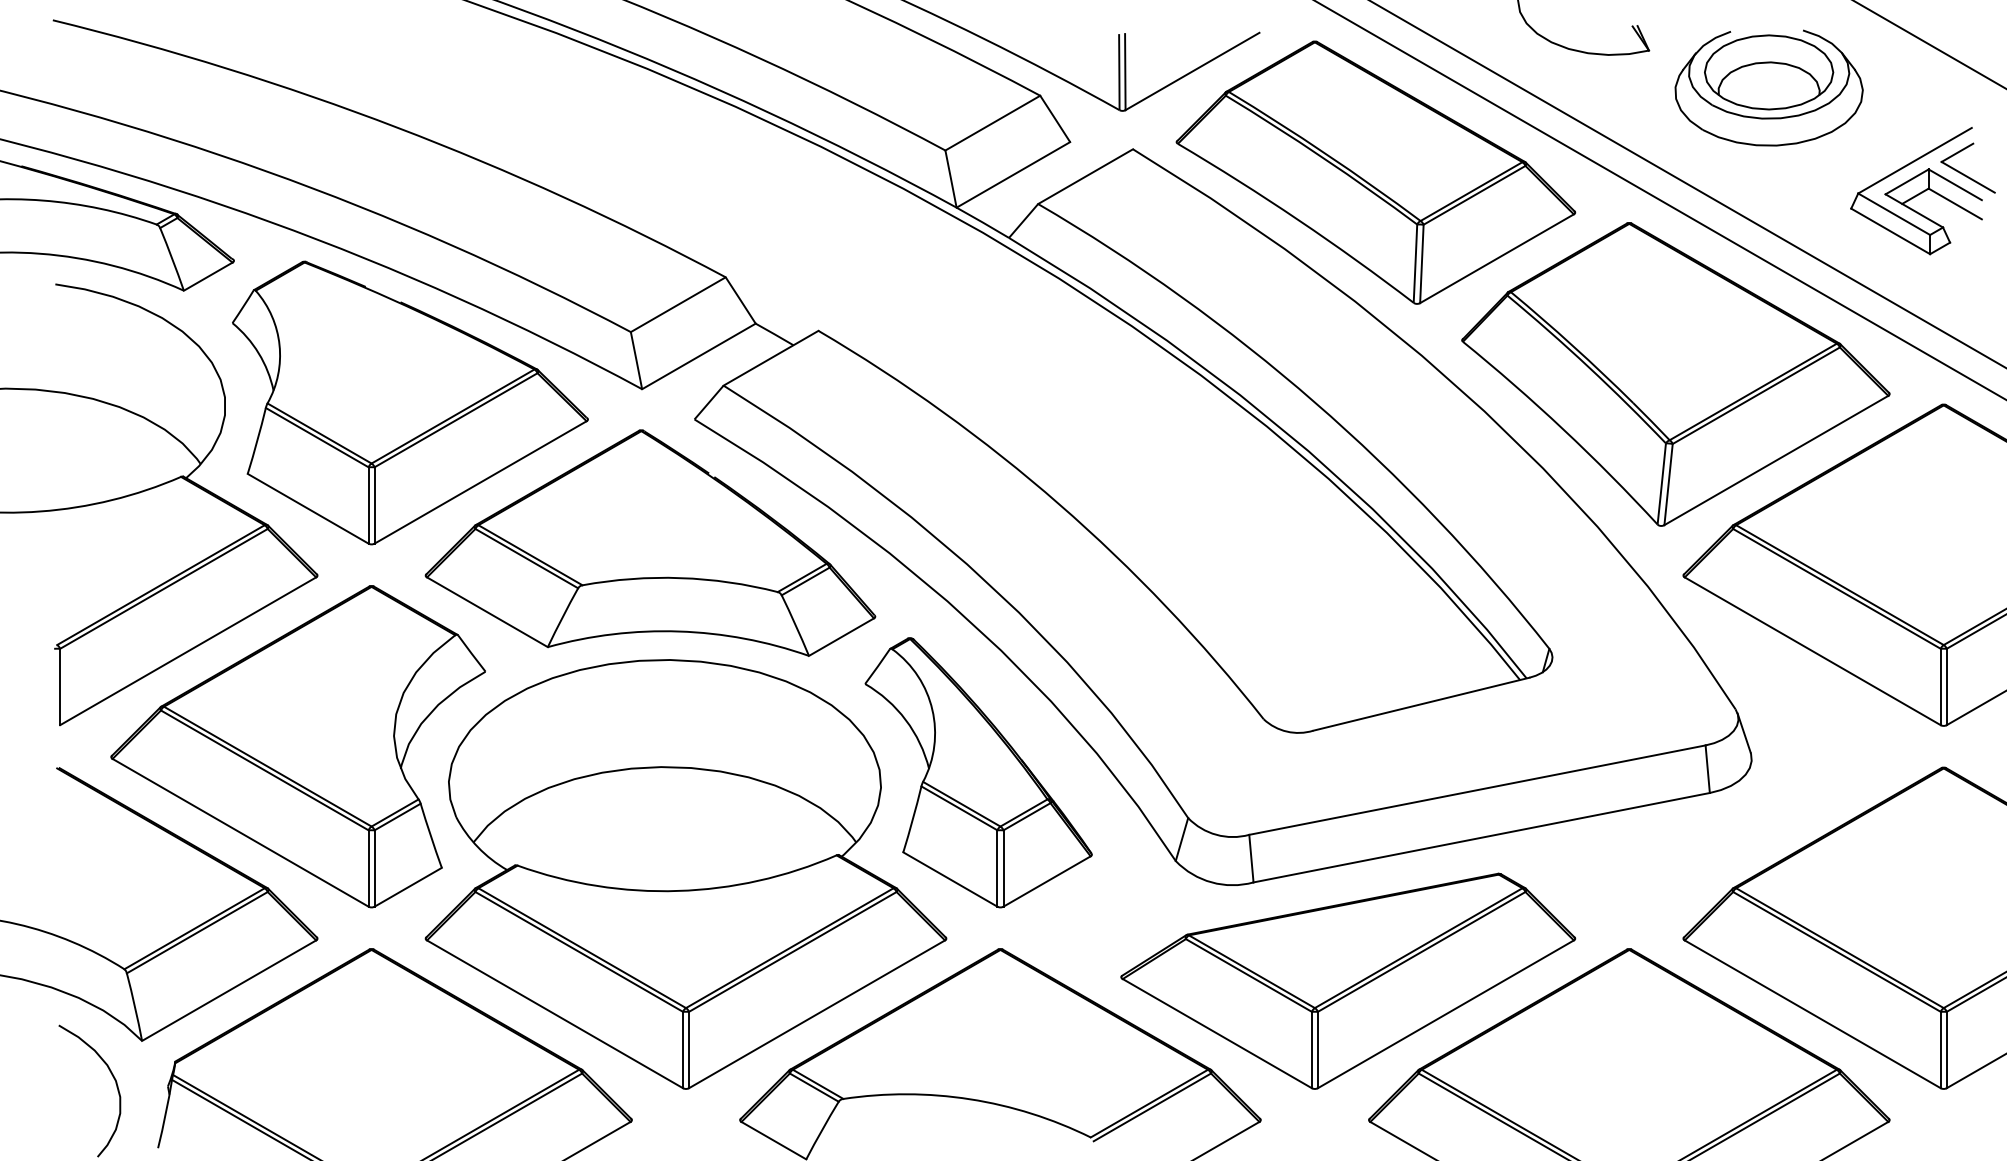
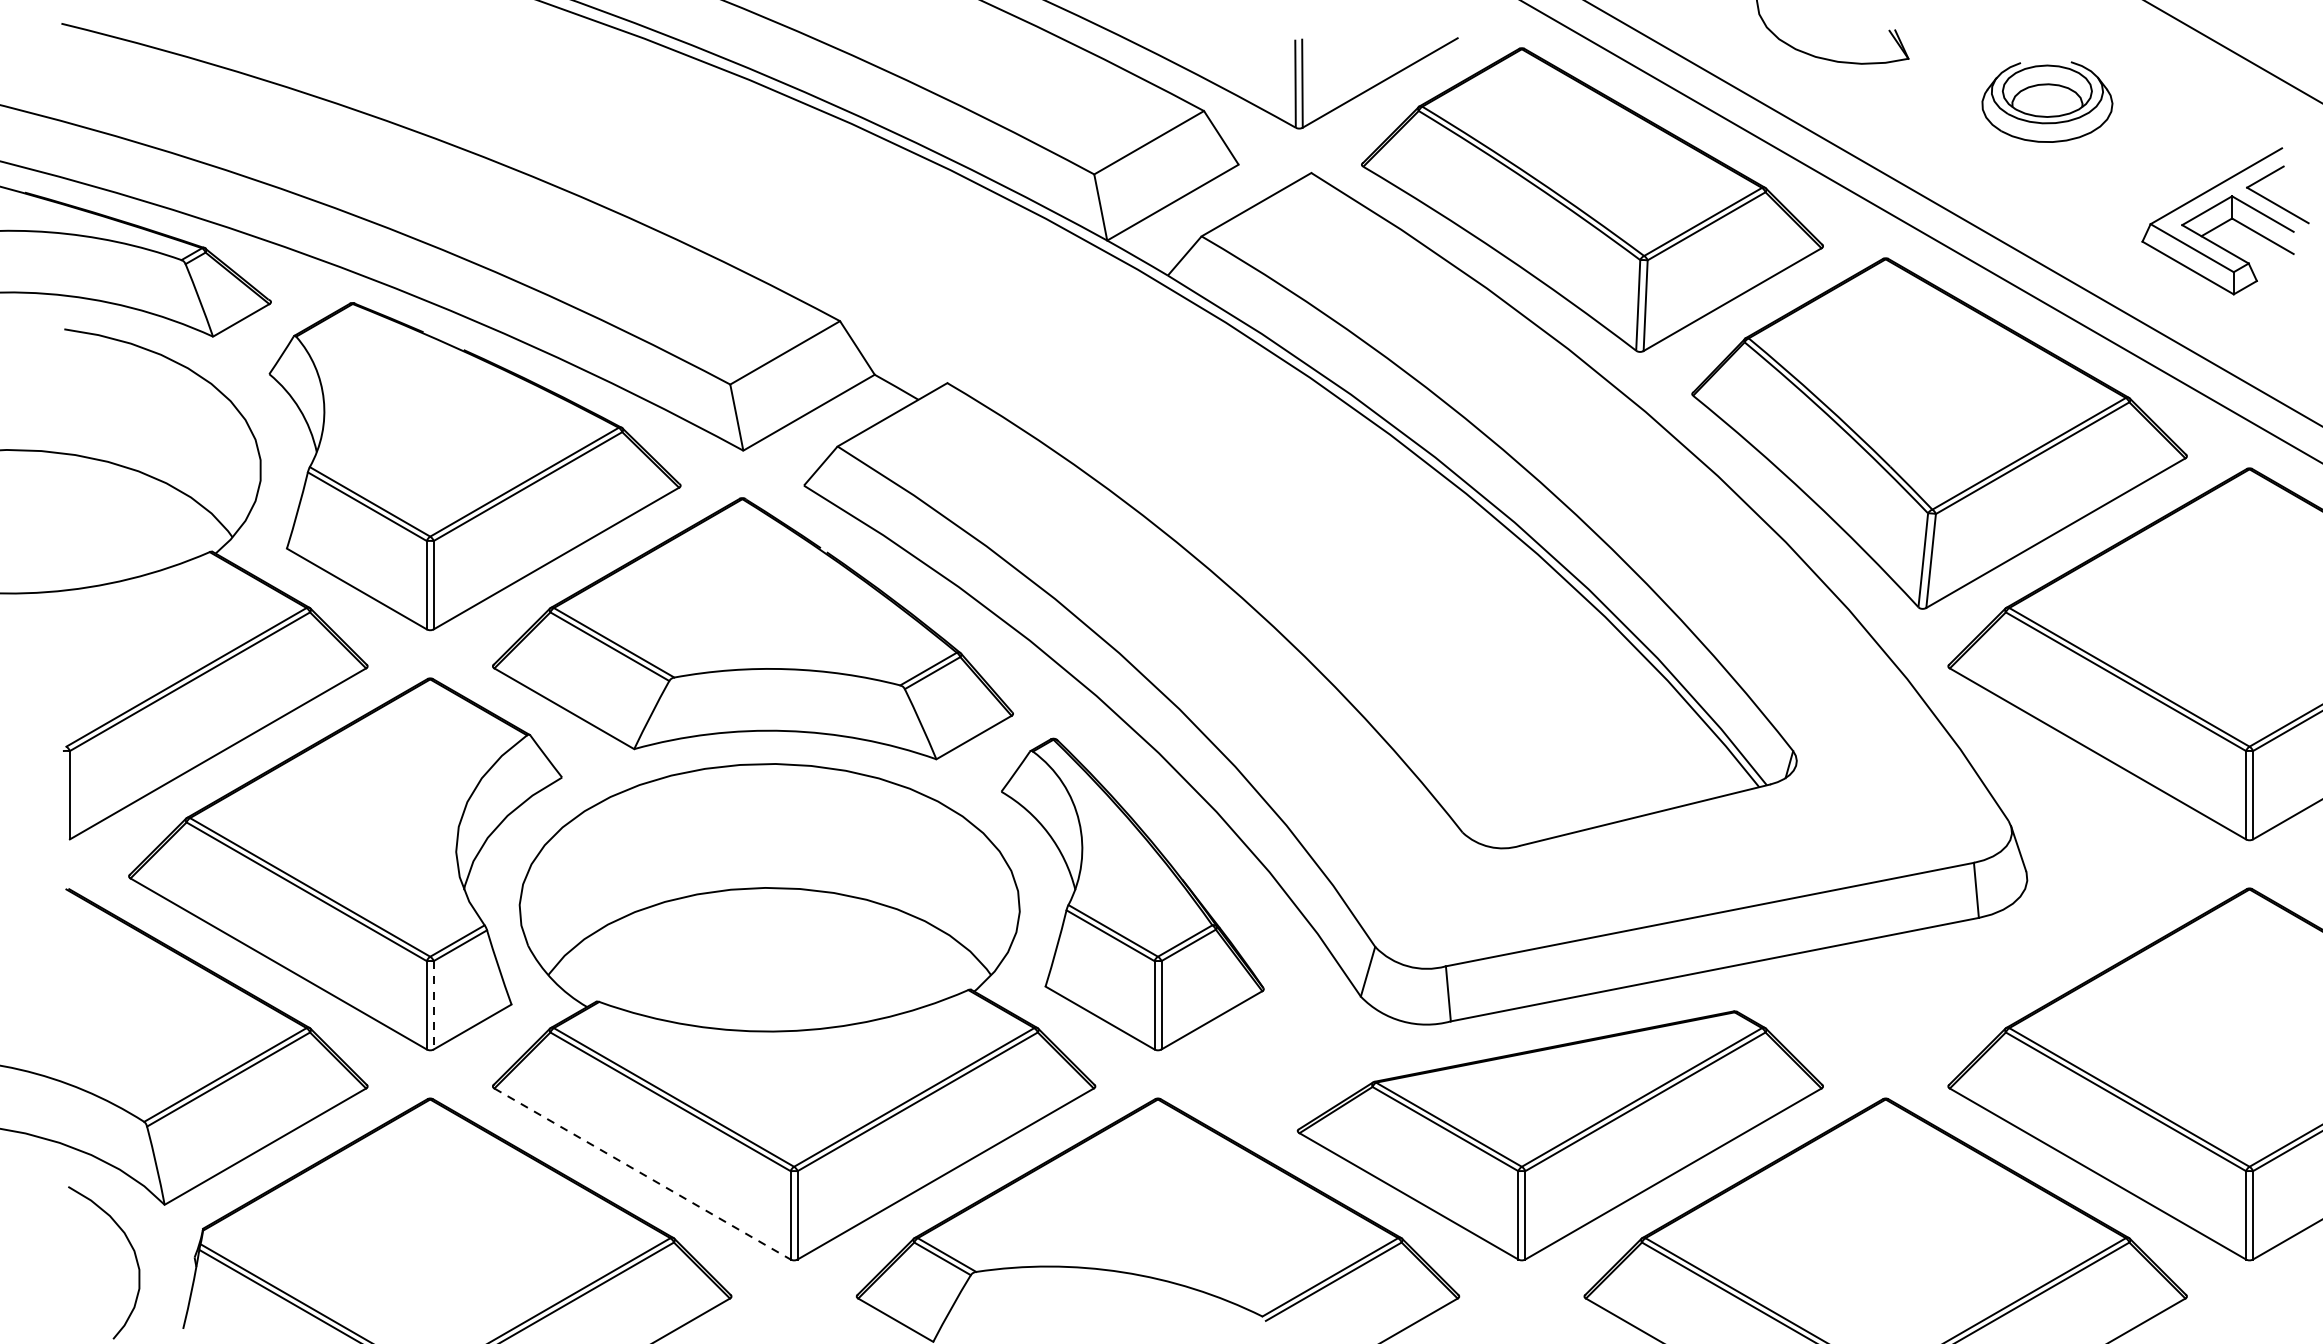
part: (1768, 87) -> (2046, 101), size x0.6
line: (374, 869) -> (433, 1006), solid -> dashed
line: (555, 1014) -> (643, 1174), solid -> dashed

